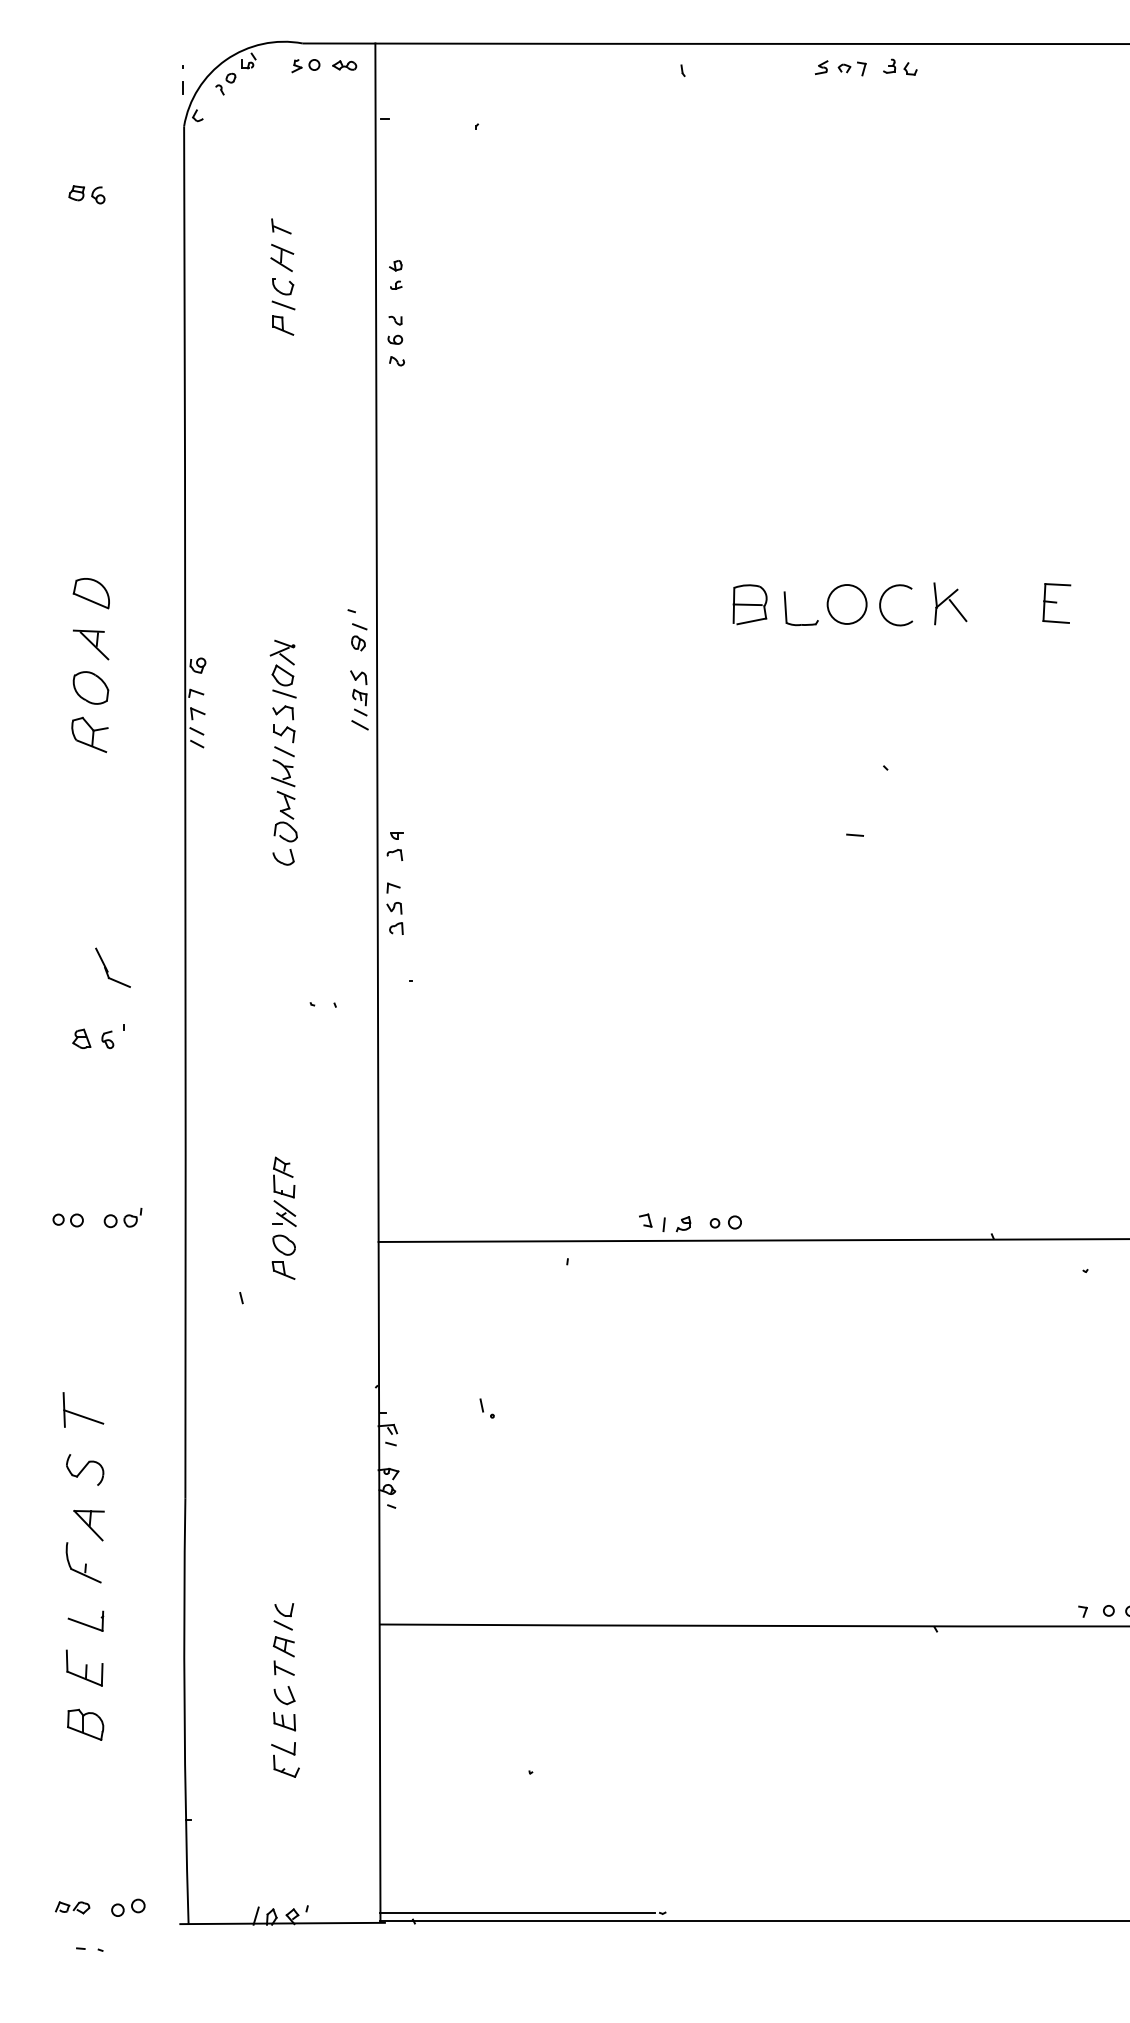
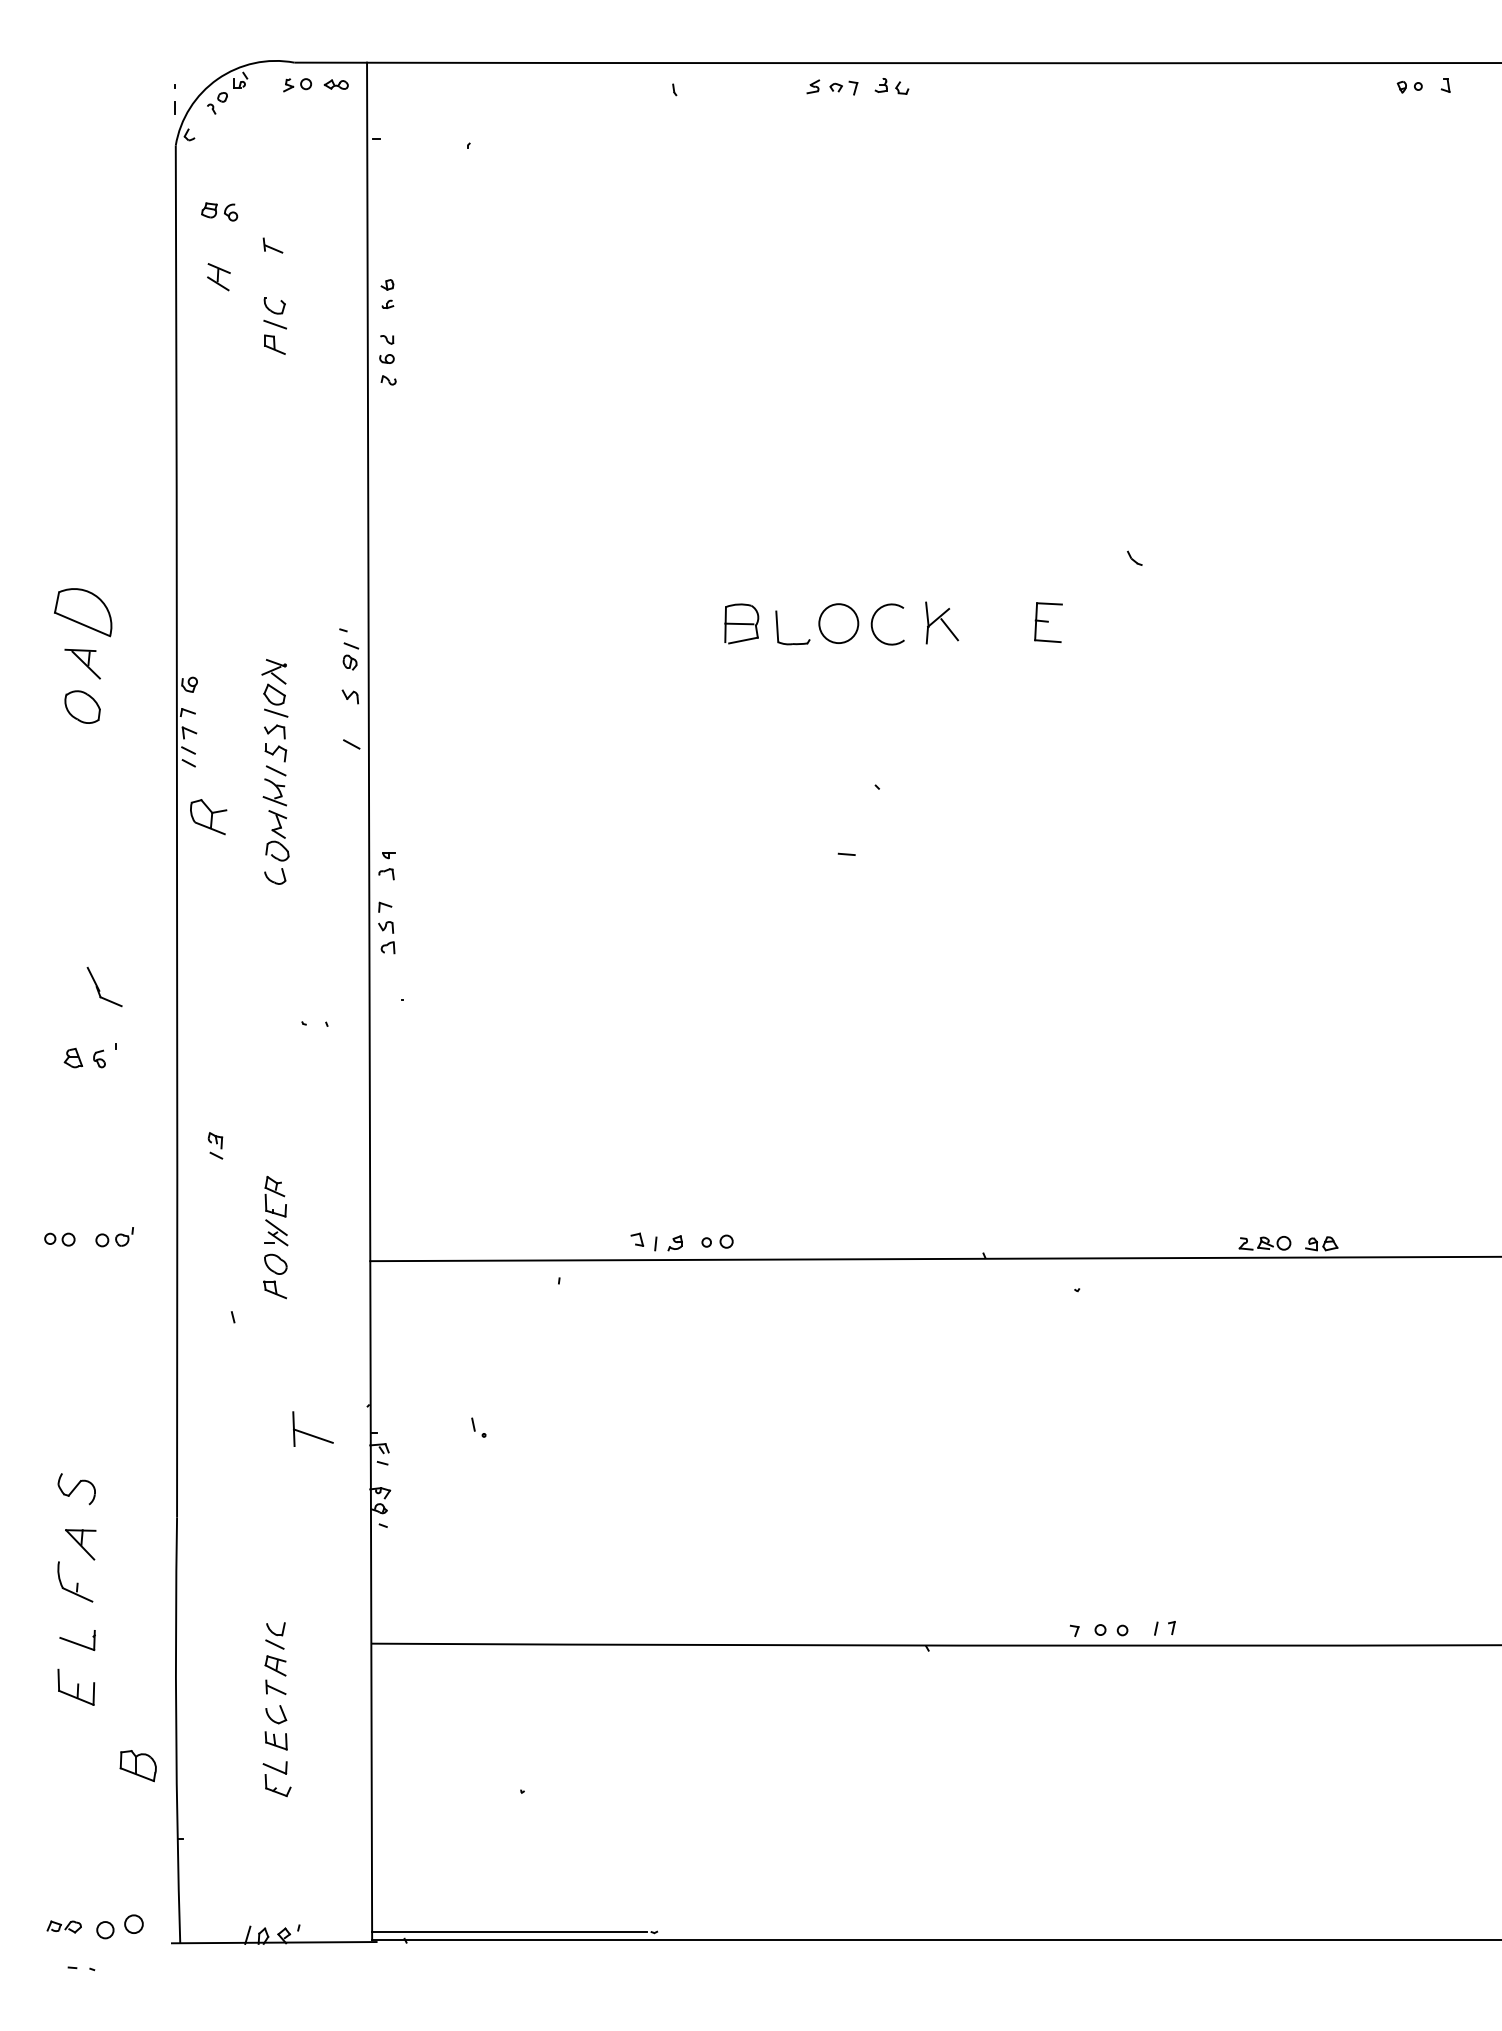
part: (86, 194) -> (219, 211), moved
part: (281, 258) -> (218, 277), moved
part: (90, 593) -> (82, 612), size x1.6
part: (359, 702) -> (215, 1145), moved
part: (89, 735) -> (208, 817), moved
part: (82, 1409) -> (312, 1428), moved
part: (84, 1725) -> (137, 1766), moved
part: (127, 1908) -> (119, 1927), size x1.4

